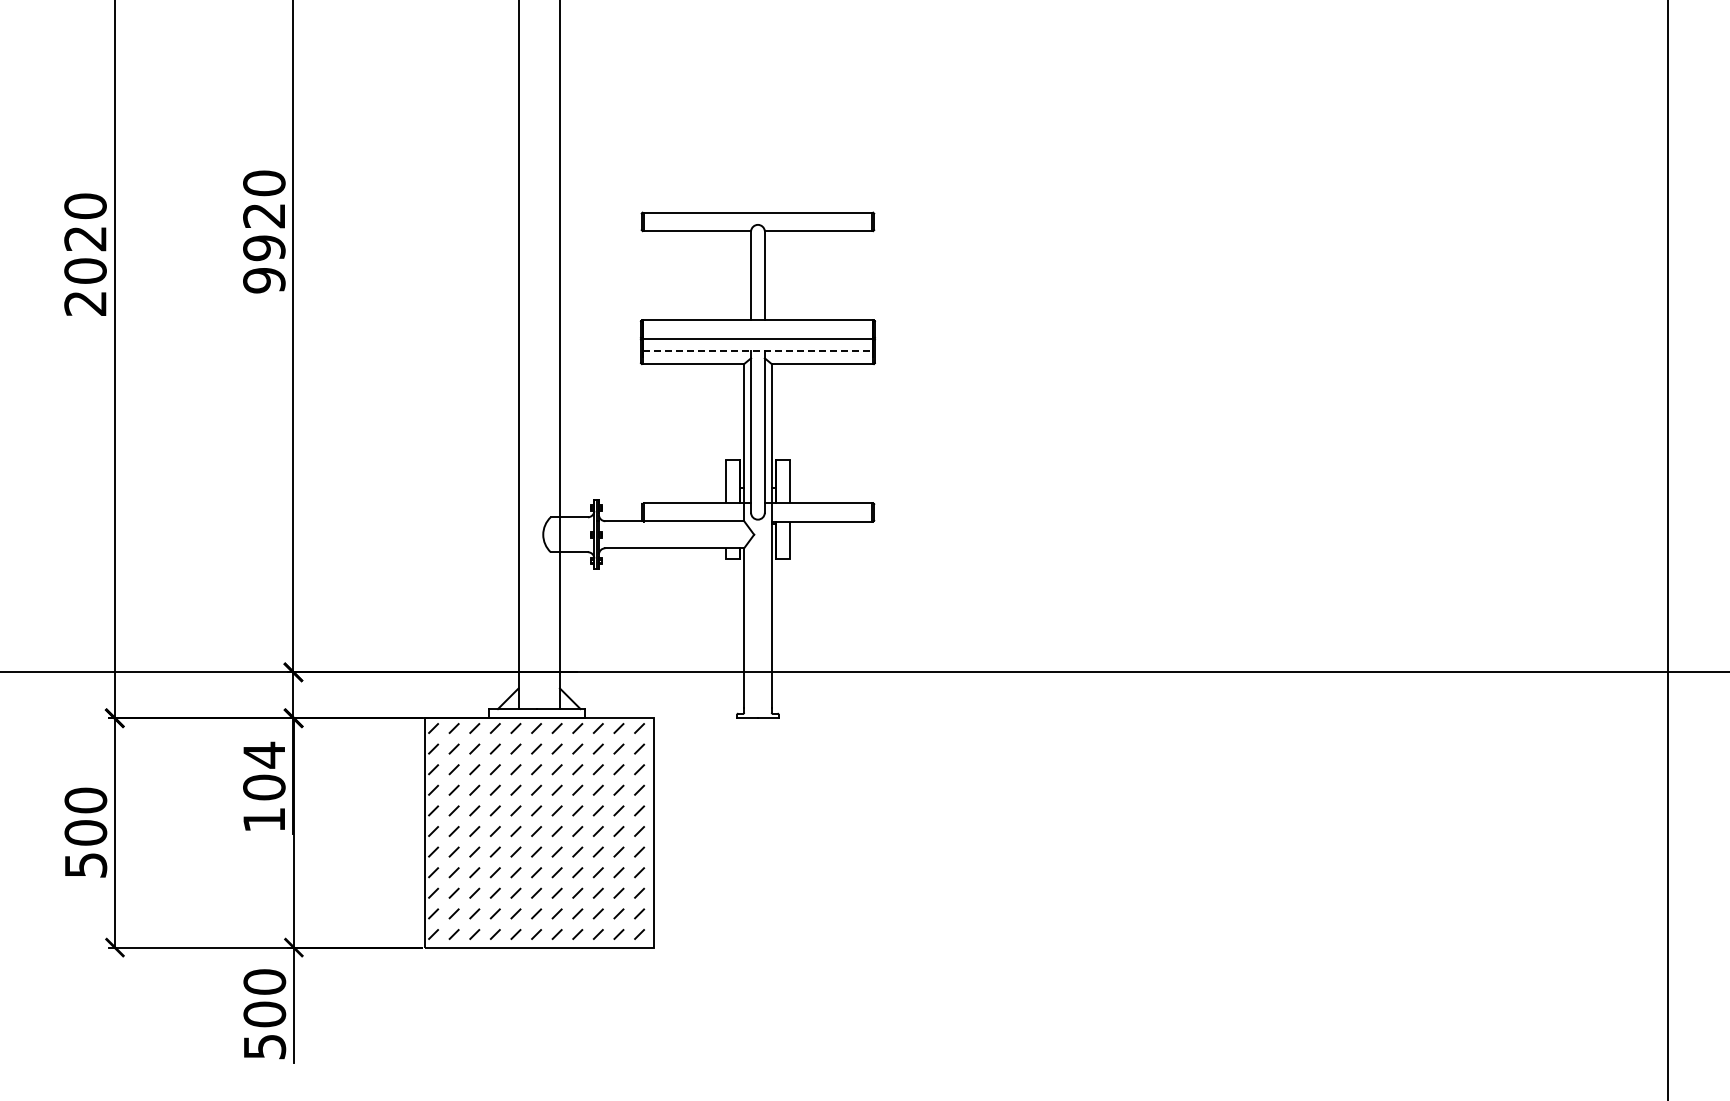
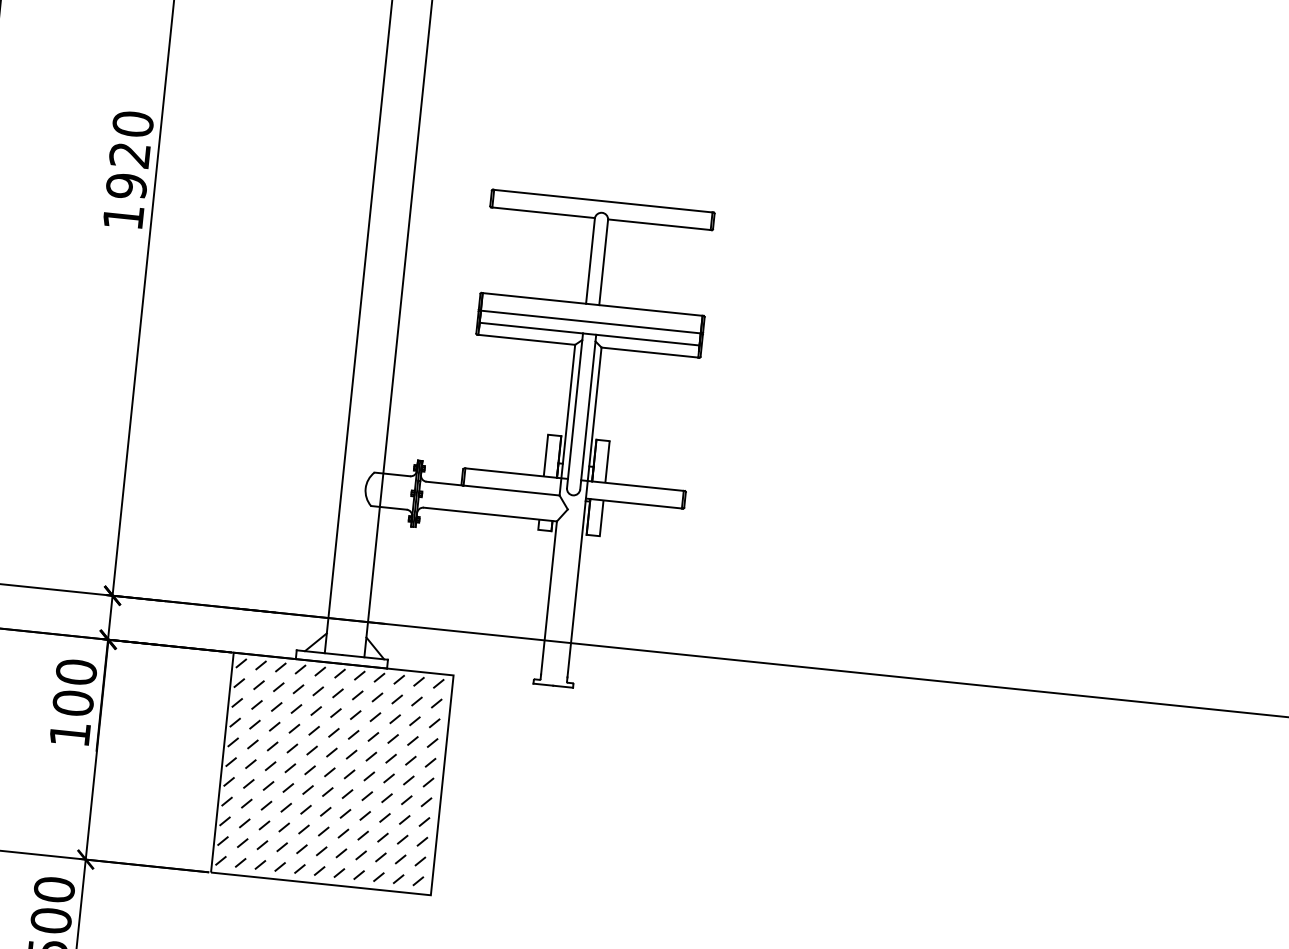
text: (264, 280) -> (123, 217), 9920 -> 1920
line: (757, 351) -> (589, 334), dashed -> solid
text: (264, 754) -> (76, 671), 104 -> 100

